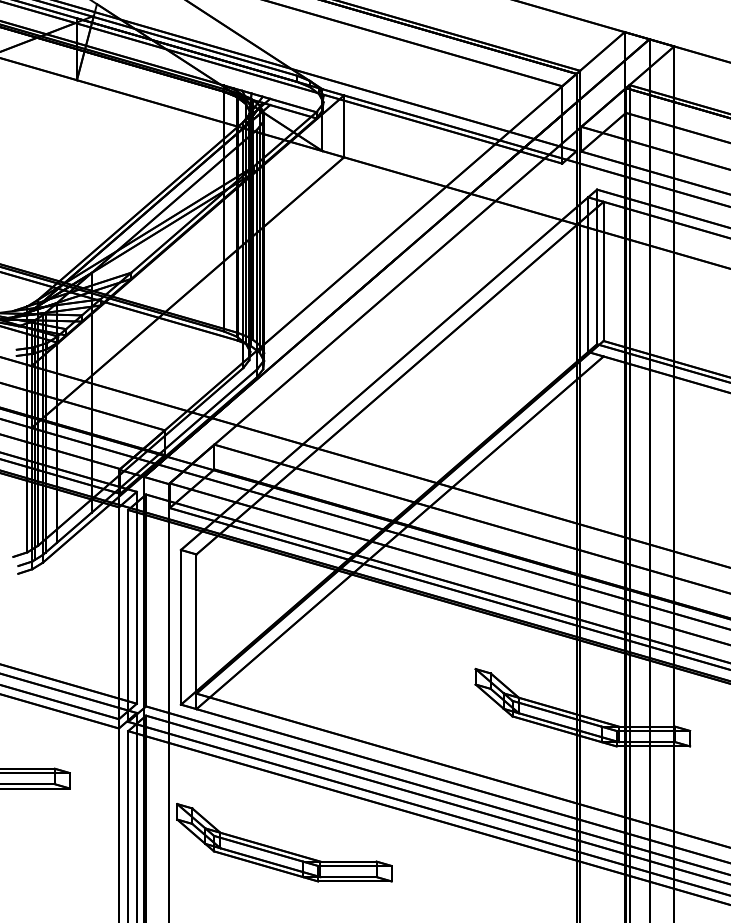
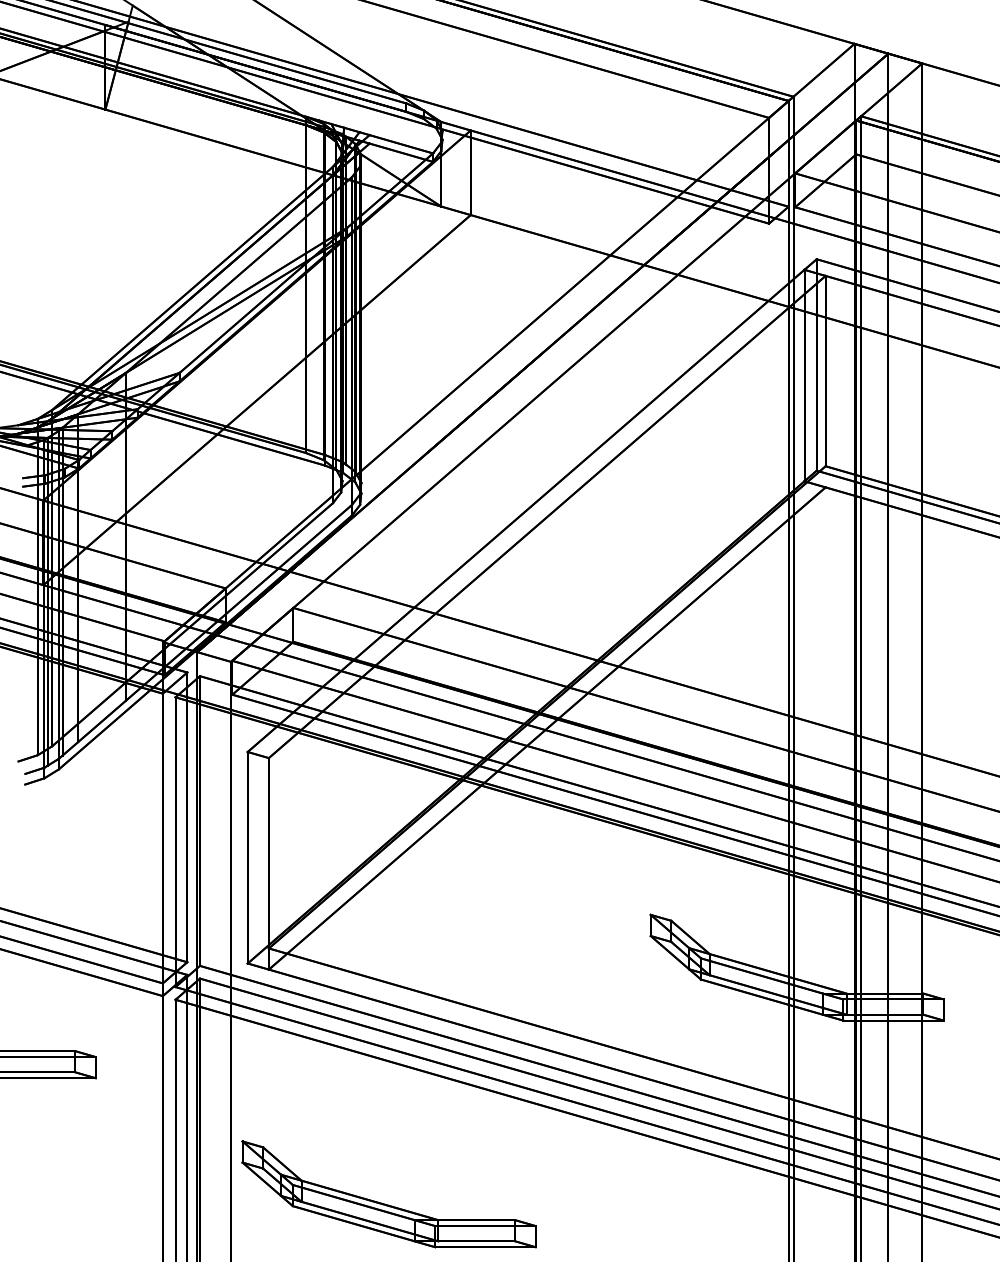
part: (281, 849) -> (385, 1203), moved

